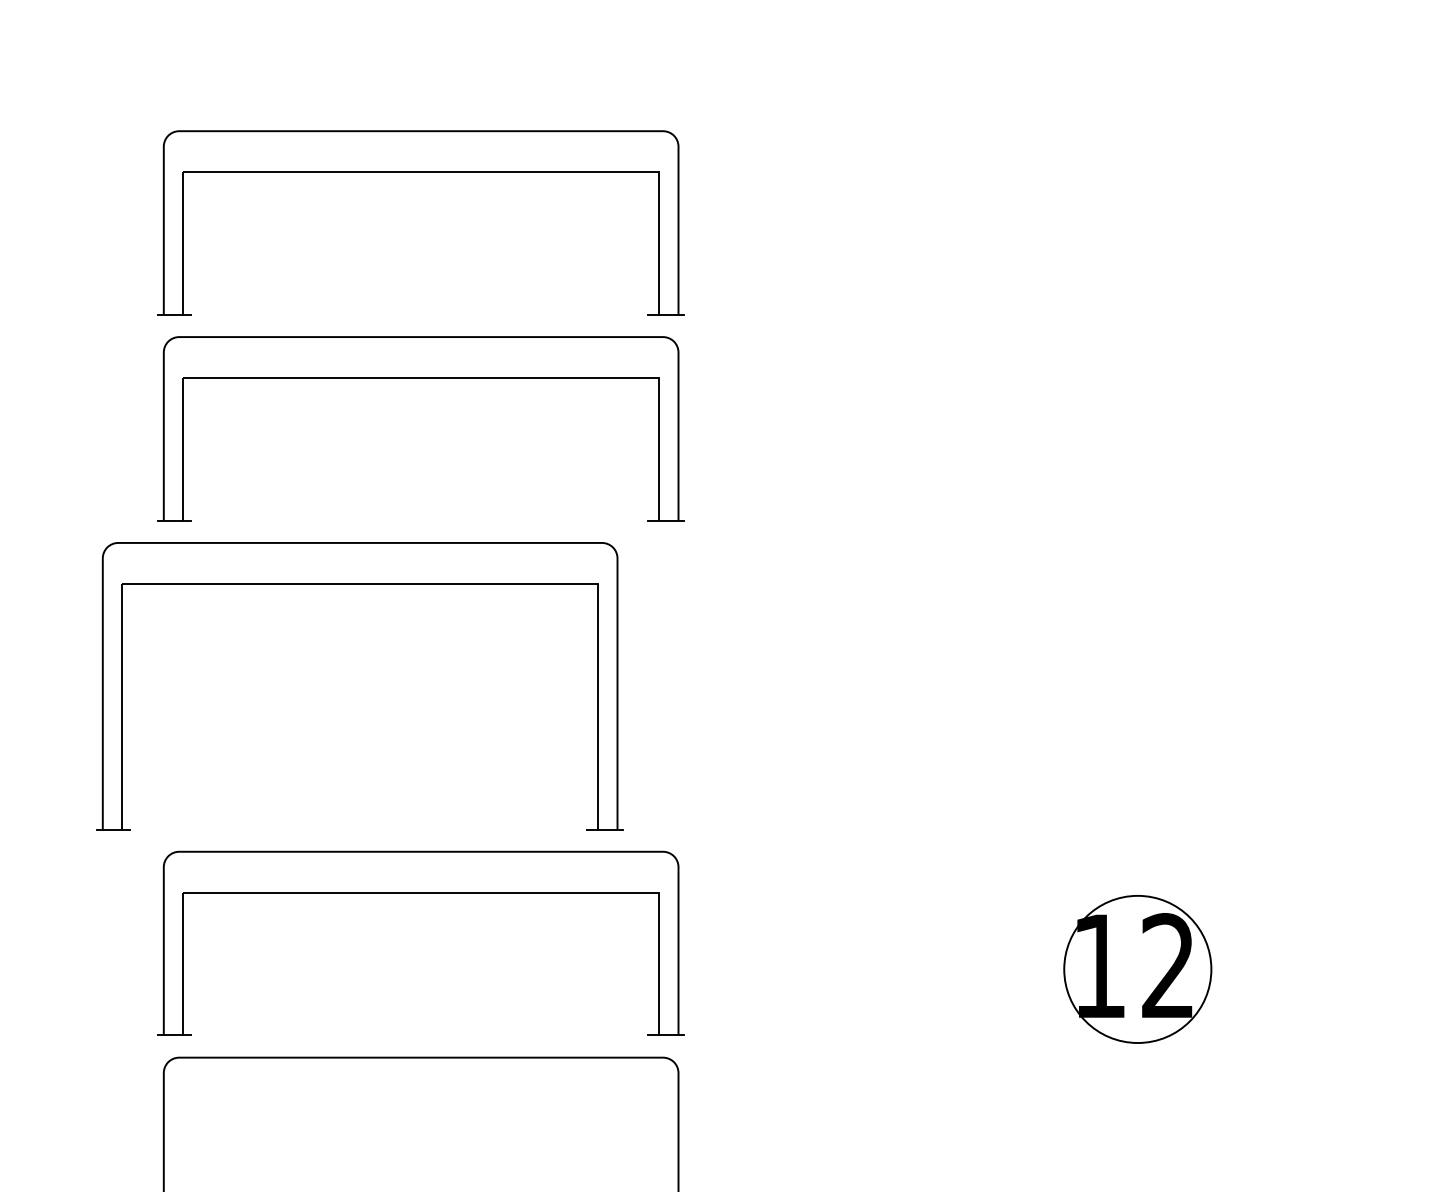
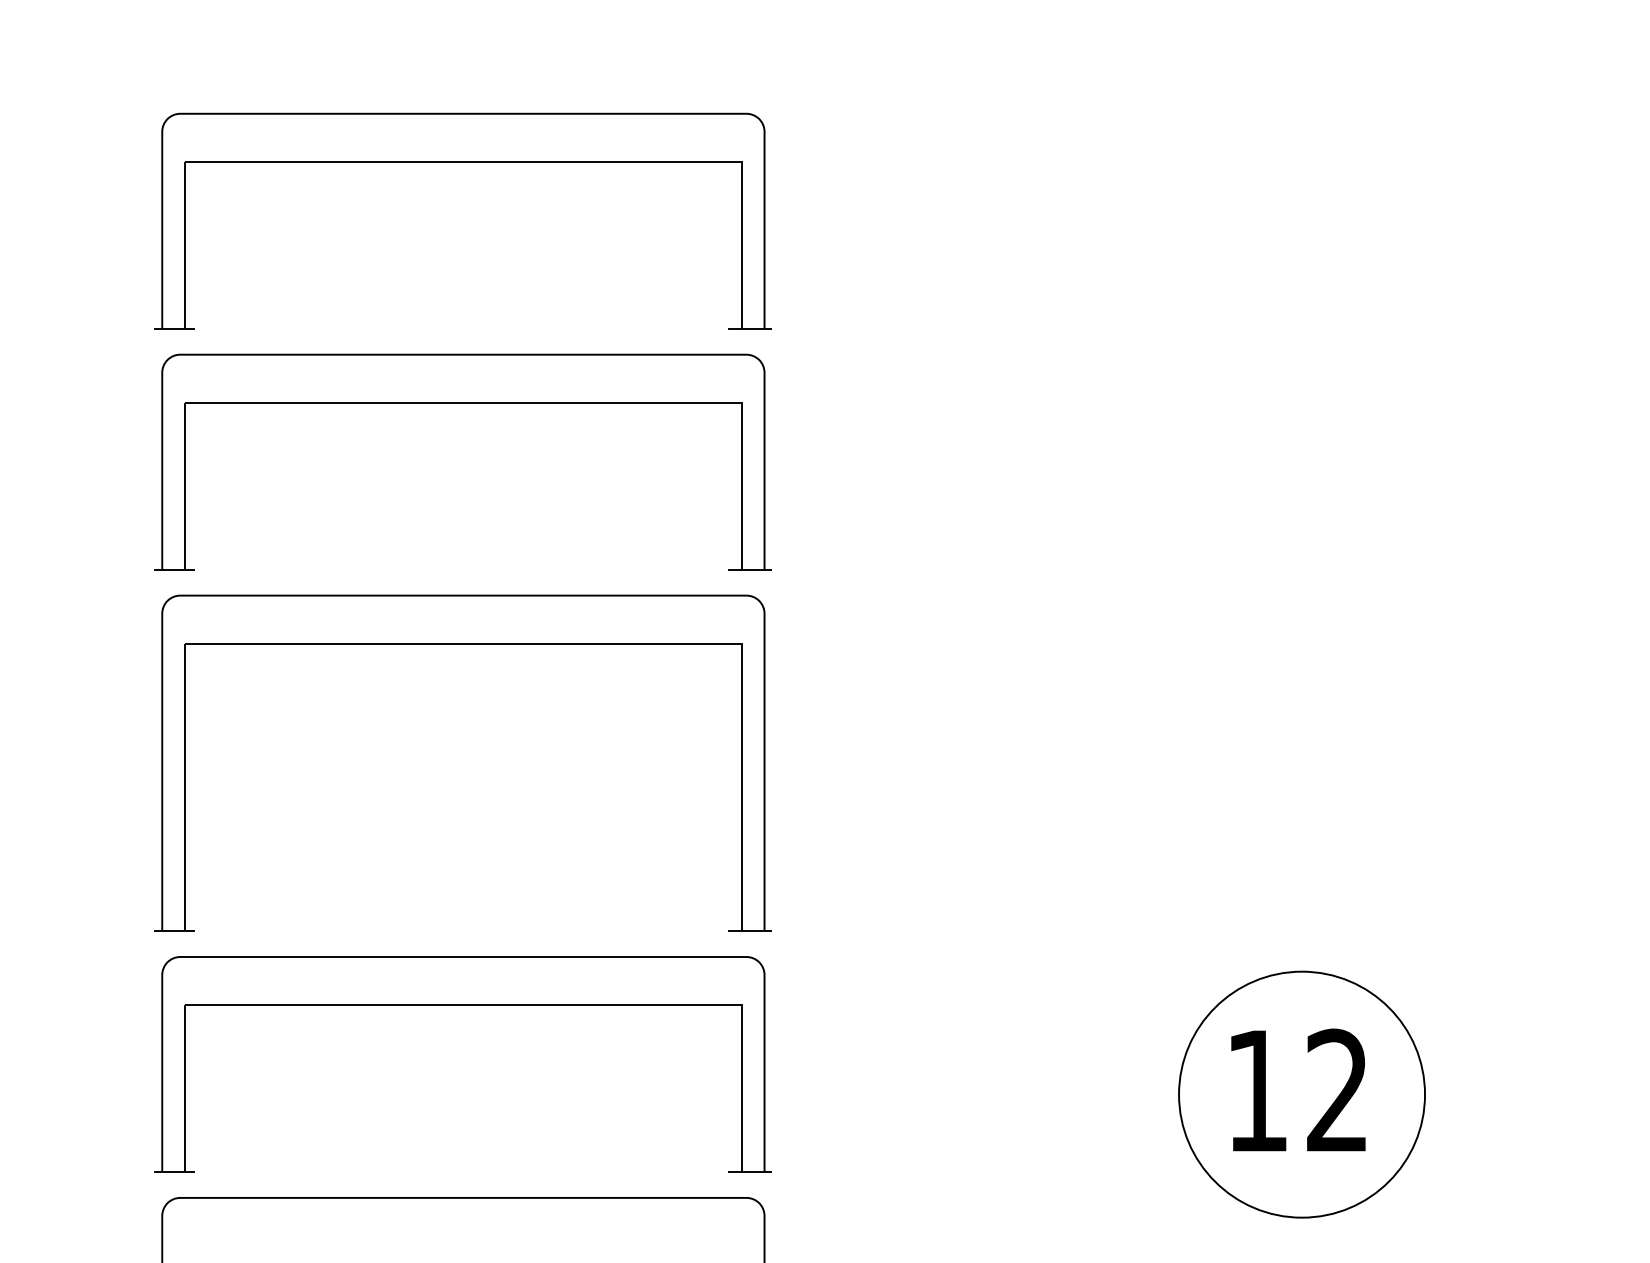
part: (359, 584) -> (462, 644), moved
circle: (1137, 969) -> (1301, 1094), size x1.43

